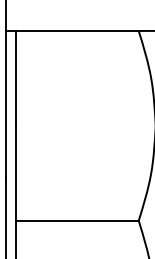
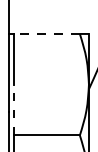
line: (78, 30) -> (47, 33), solid -> dashed
line: (16, 172) -> (14, 109), solid -> dashed

